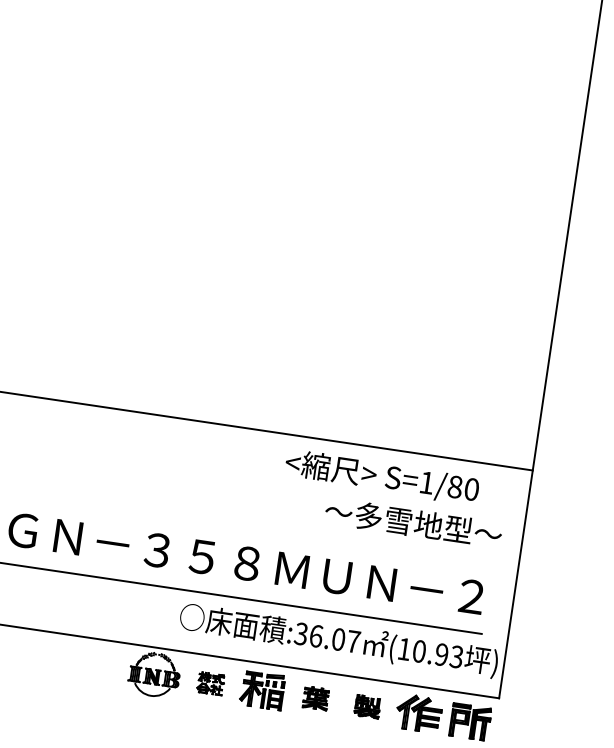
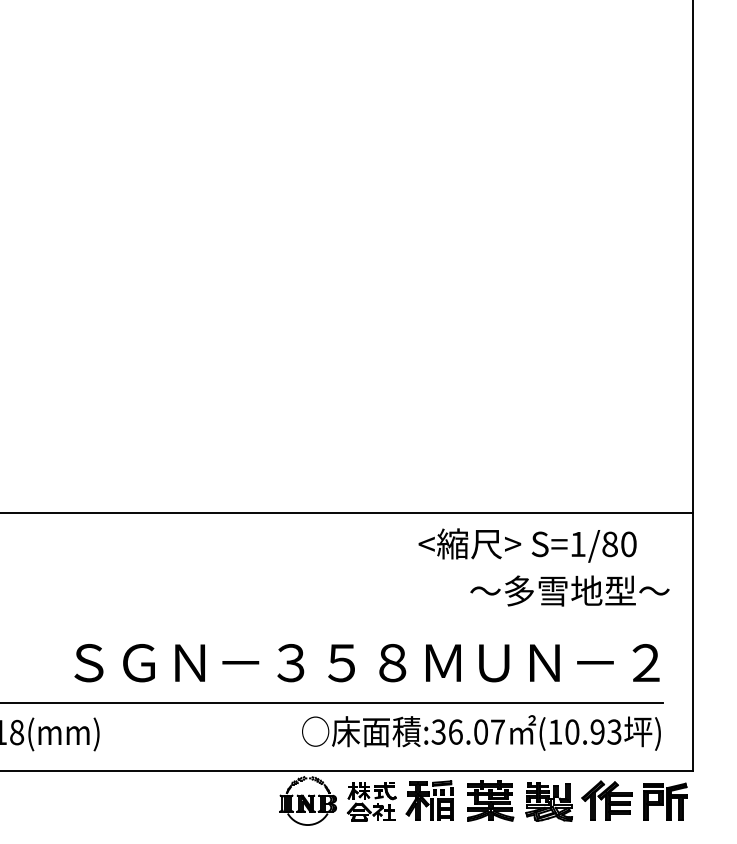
text: (339, 639) -> (481, 732), moved
part: (210, 683) -> (371, 801), size x1.67
part: (315, 698) -> (490, 800), size x1.67
part: (367, 706) -> (548, 801), size x1.67

